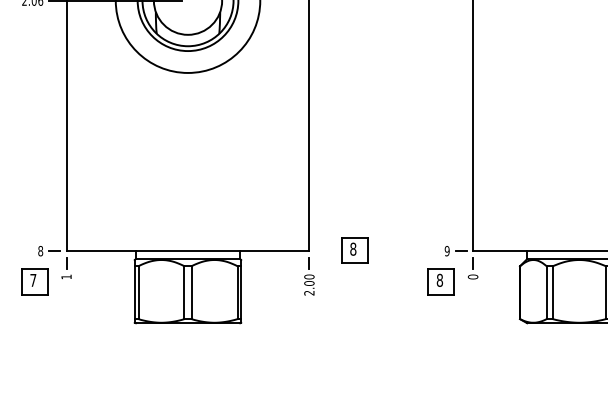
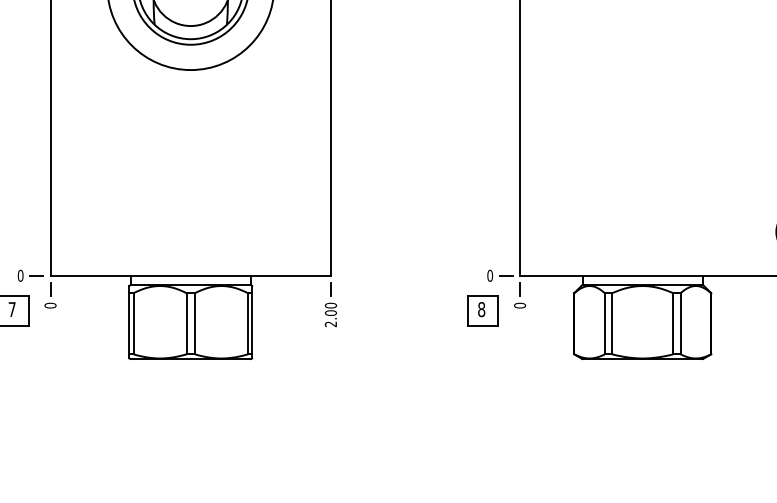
text: (40, 250) -> (20, 275), 8 -> 0
part: (354, 250) -> (382, 274), removed
text: (446, 250) -> (489, 275), 9 -> 0
text: (66, 276) -> (50, 305), 1 -> 0

